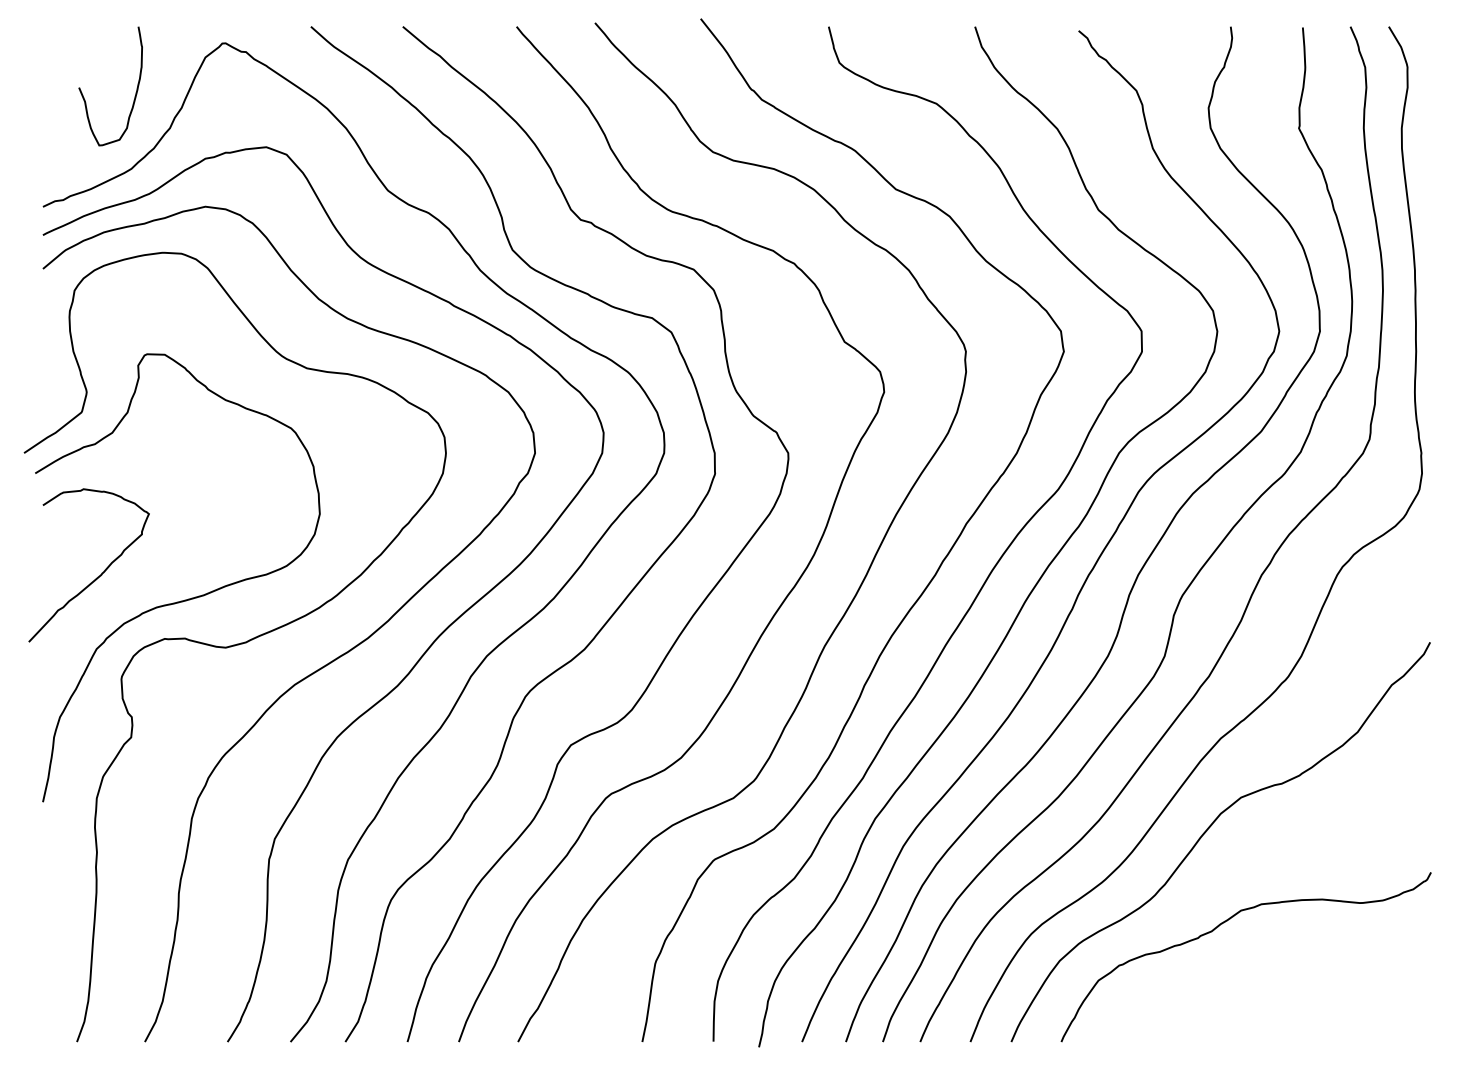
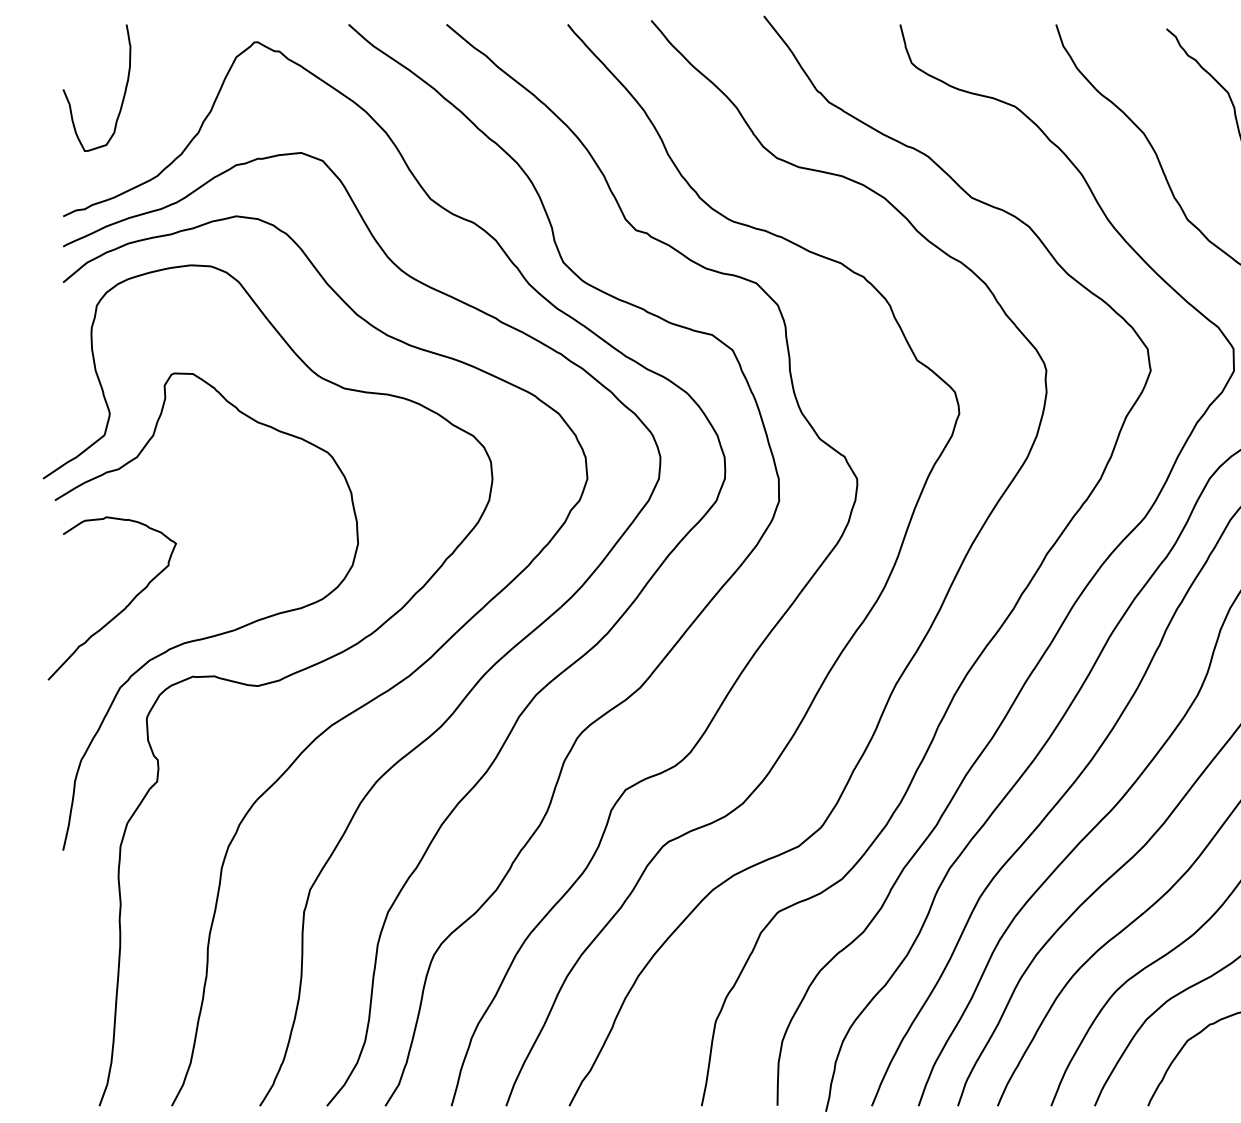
curve: (135, 92) -> (123, 94), moved

